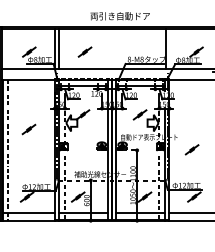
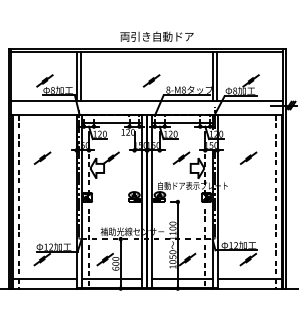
line: (169, 48) -> (217, 76), added
part: (84, 51) -> (151, 80), moved
part: (28, 128) -> (42, 157), moved
part: (192, 149) -> (248, 157), moved

